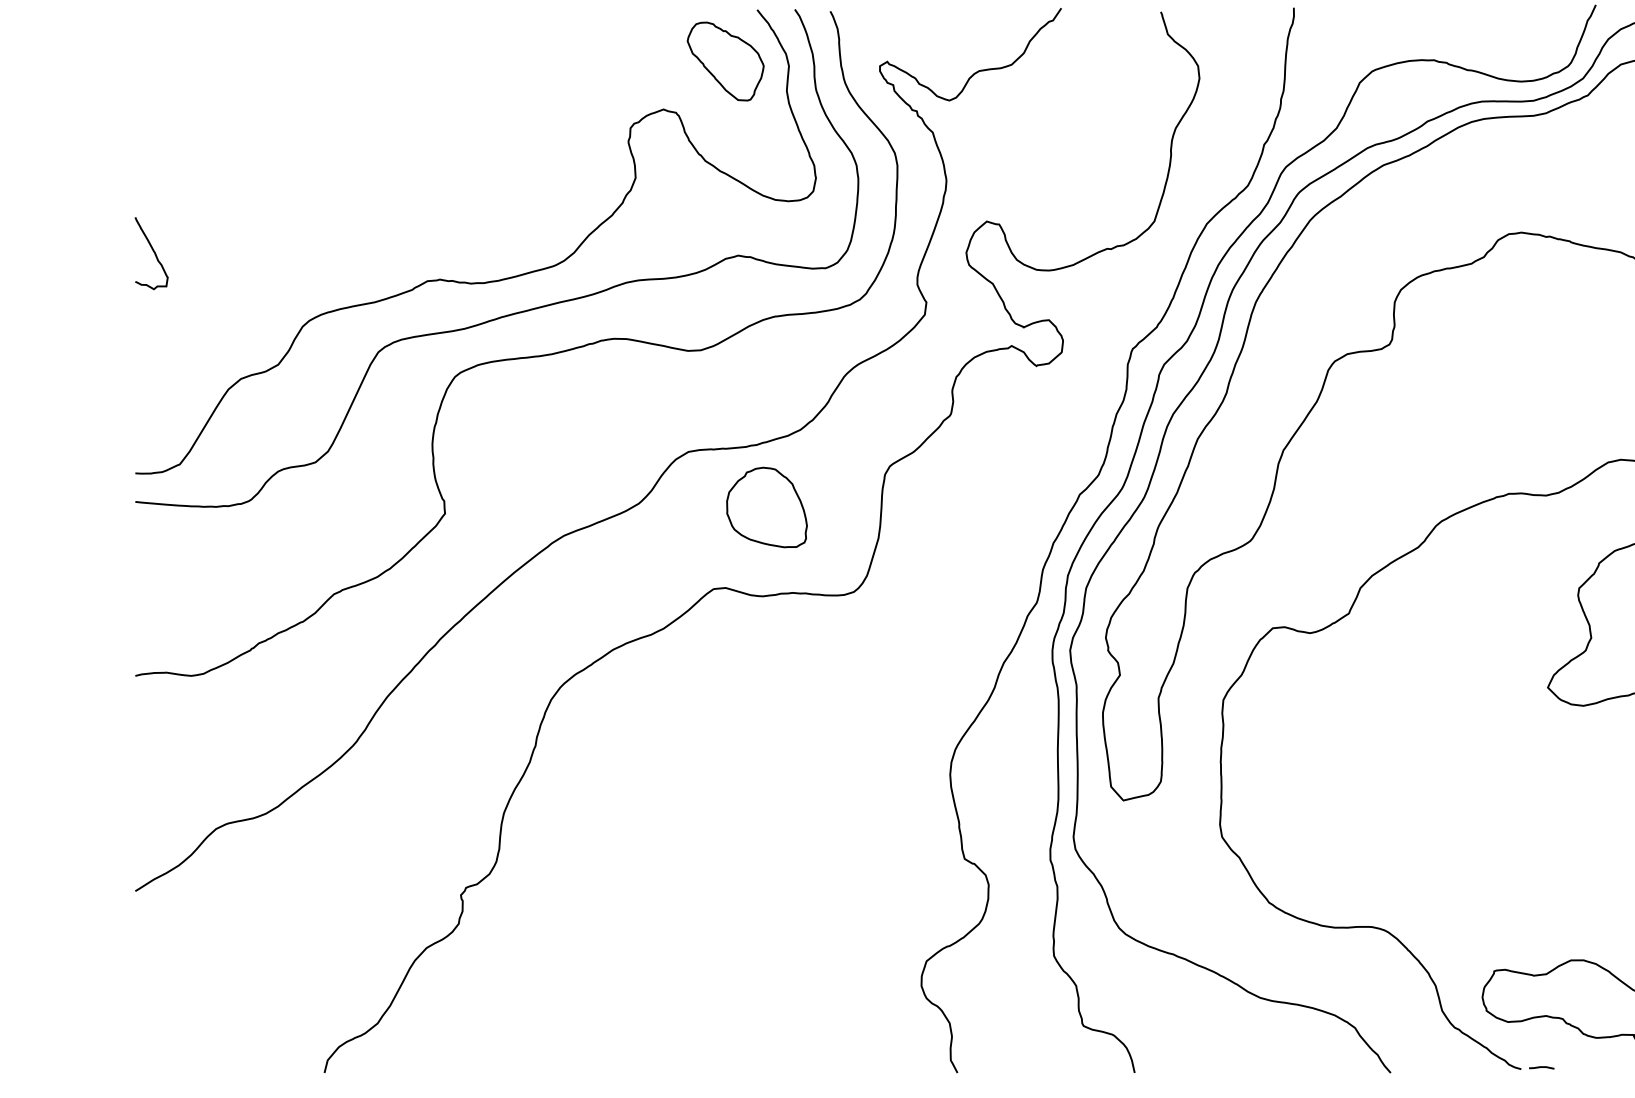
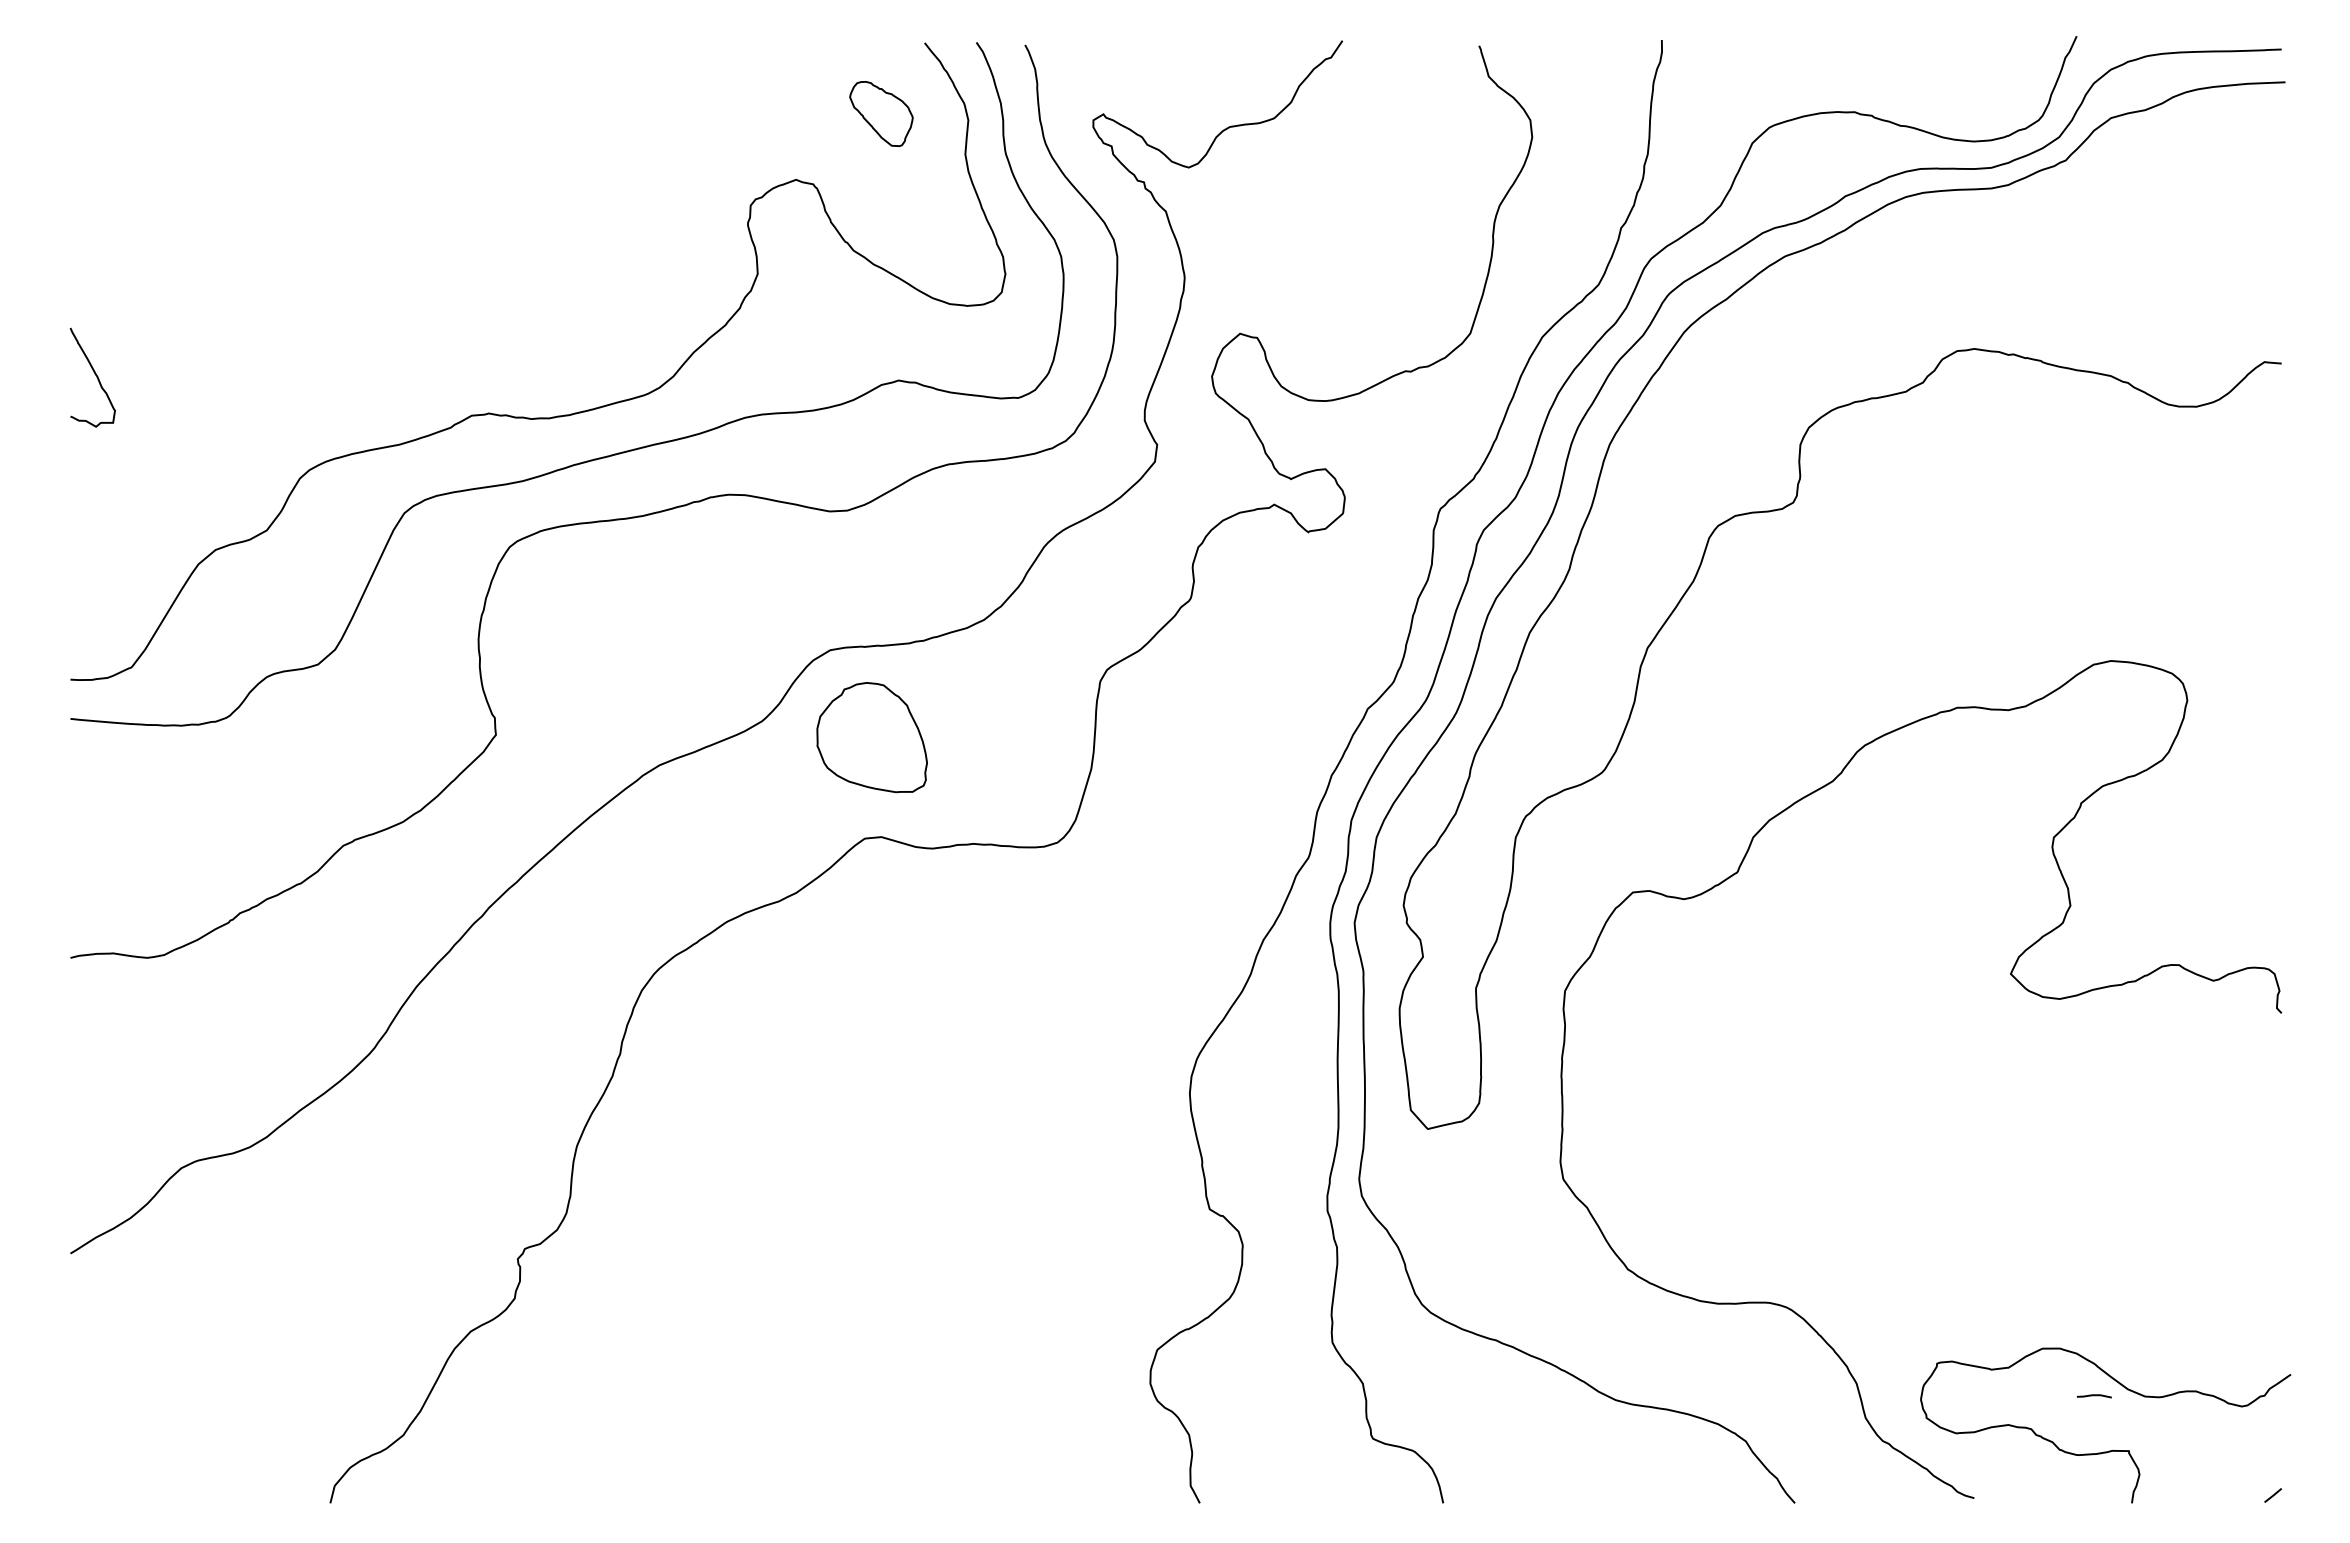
part: (725, 61) -> (881, 113), size x0.6
part: (766, 507) -> (871, 737), moved
line: (1541, 1068) -> (2094, 1396), moved

